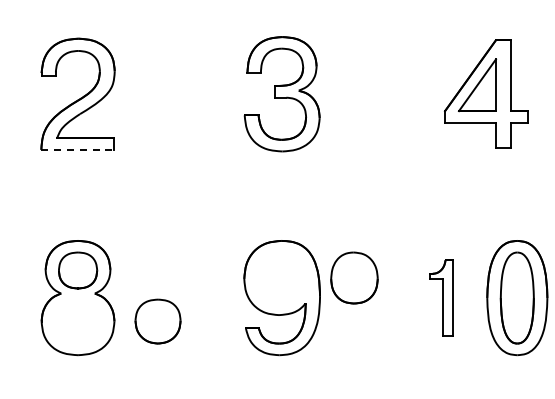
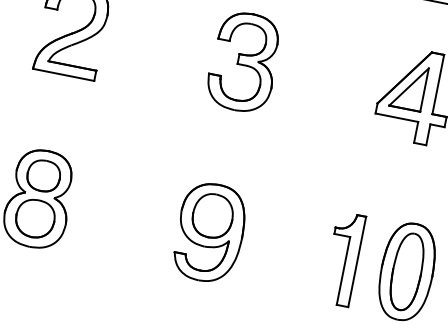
line: (77, 149) -> (63, 74), dashed -> solid
part: (354, 277) -> (212, 215), moved
part: (441, 297) -> (343, 258), size x1.43
part: (157, 321) -> (34, 218), moved

